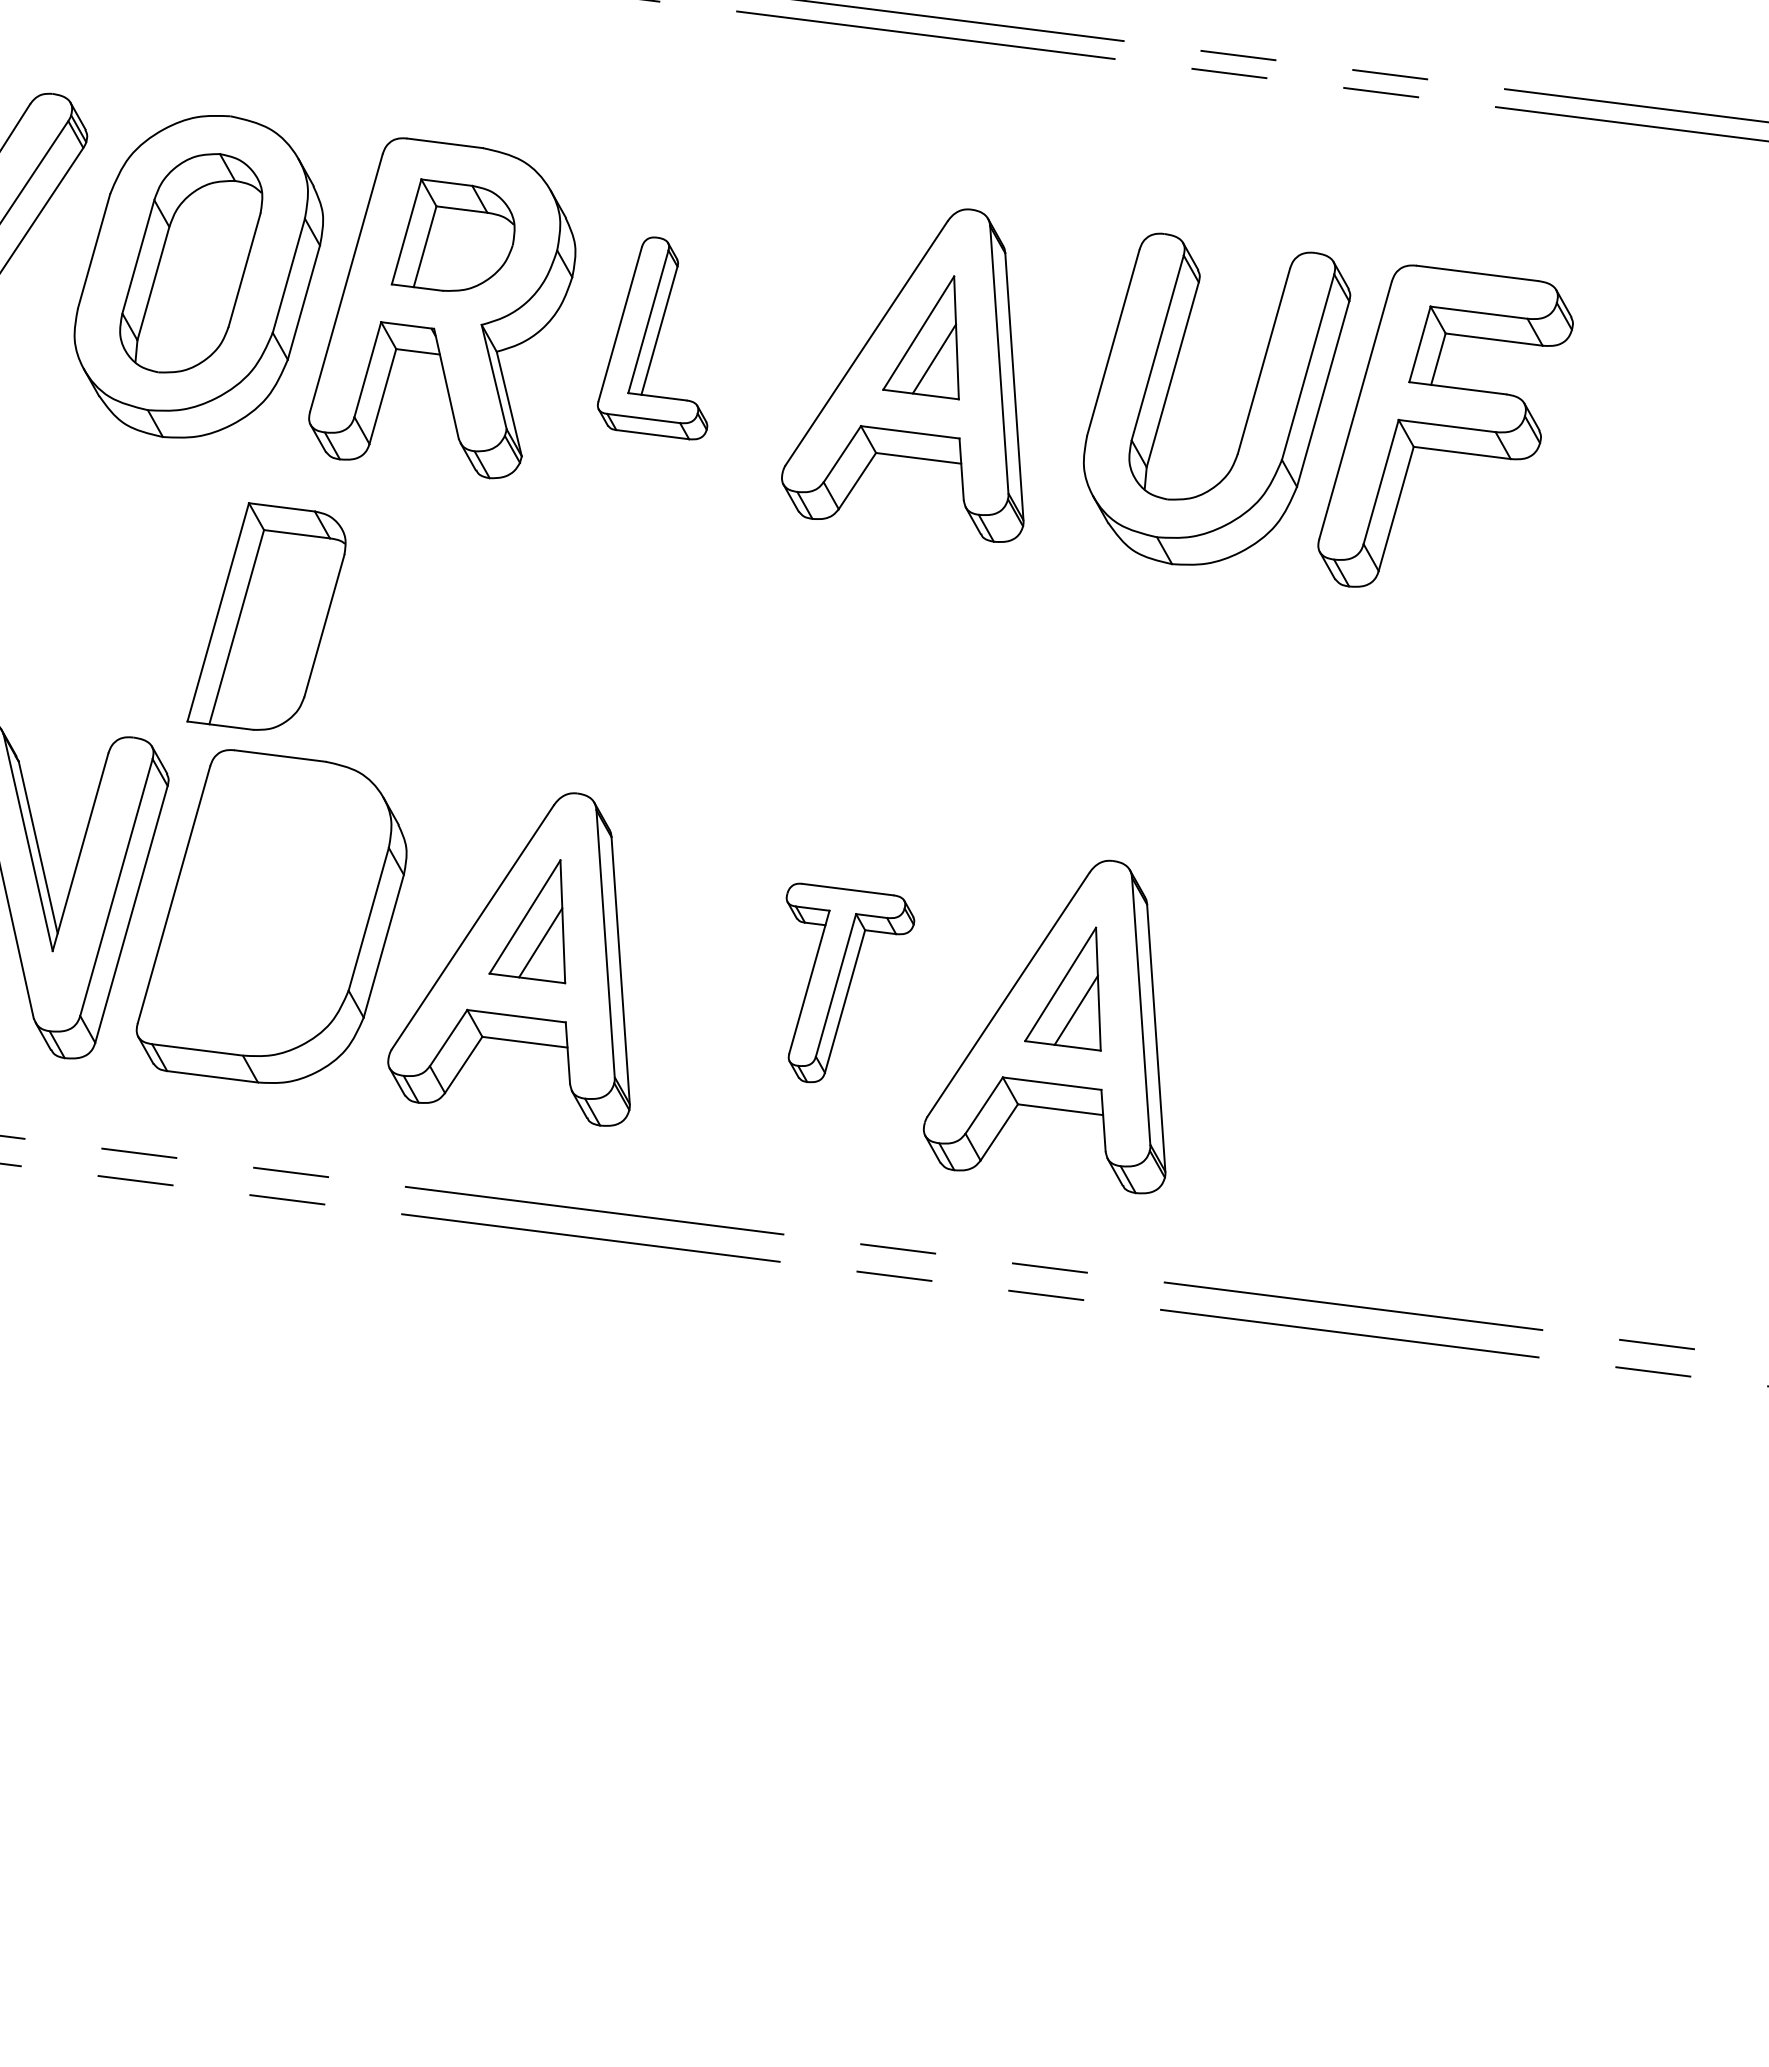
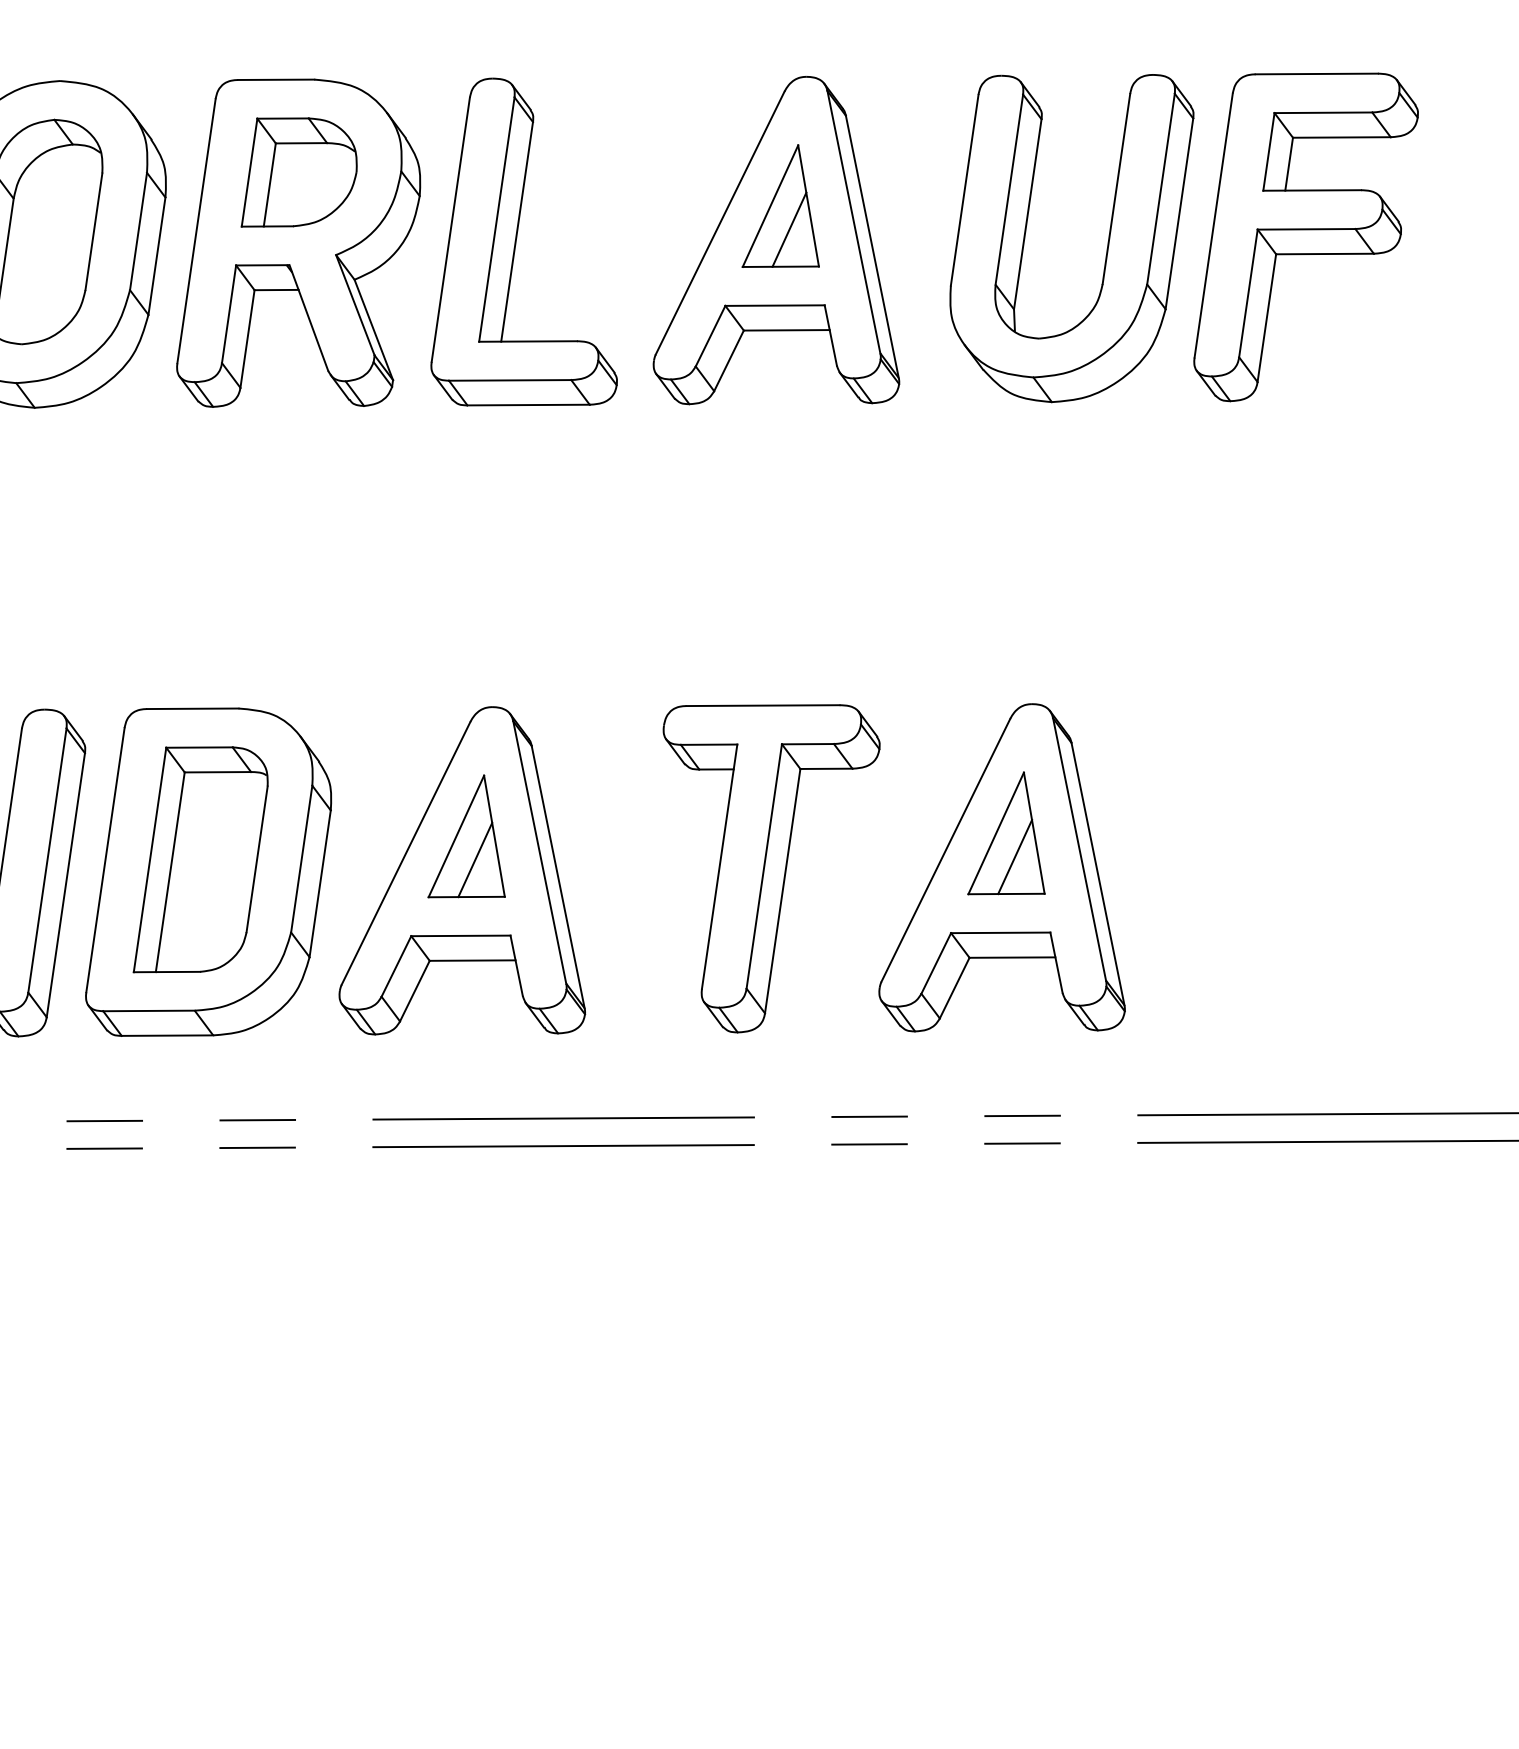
part: (652, 338) -> (507, 246), size x1.67
part: (266, 616) -> (198, 857), moved
part: (850, 982) -> (787, 858), size x1.67

